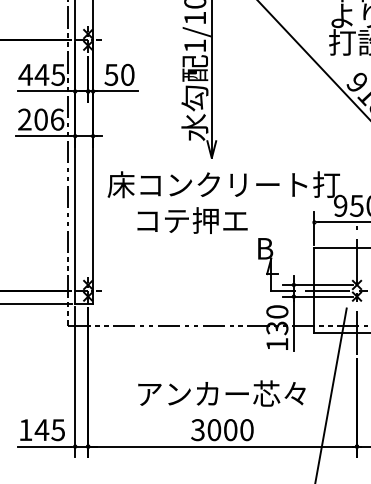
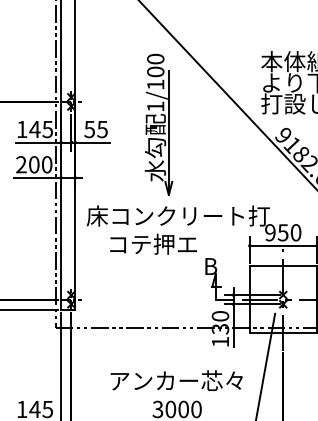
text: (24, 74) -> (21, 129), 445 -> 145
text: (127, 74) -> (102, 129), 50 -> 55
text: (57, 119) -> (47, 164), 206 -> 200

